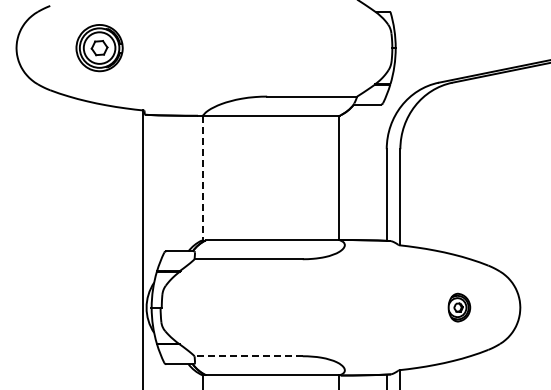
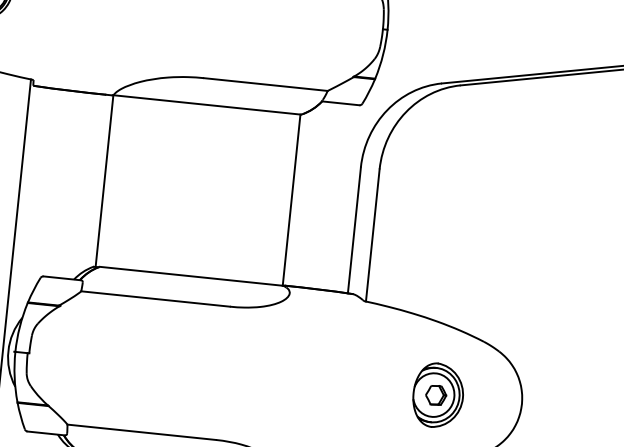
line: (203, 178) -> (104, 181), dashed -> solid
part: (459, 307) -> (438, 395), size x1.67
line: (248, 356) -> (141, 432), dashed -> solid

